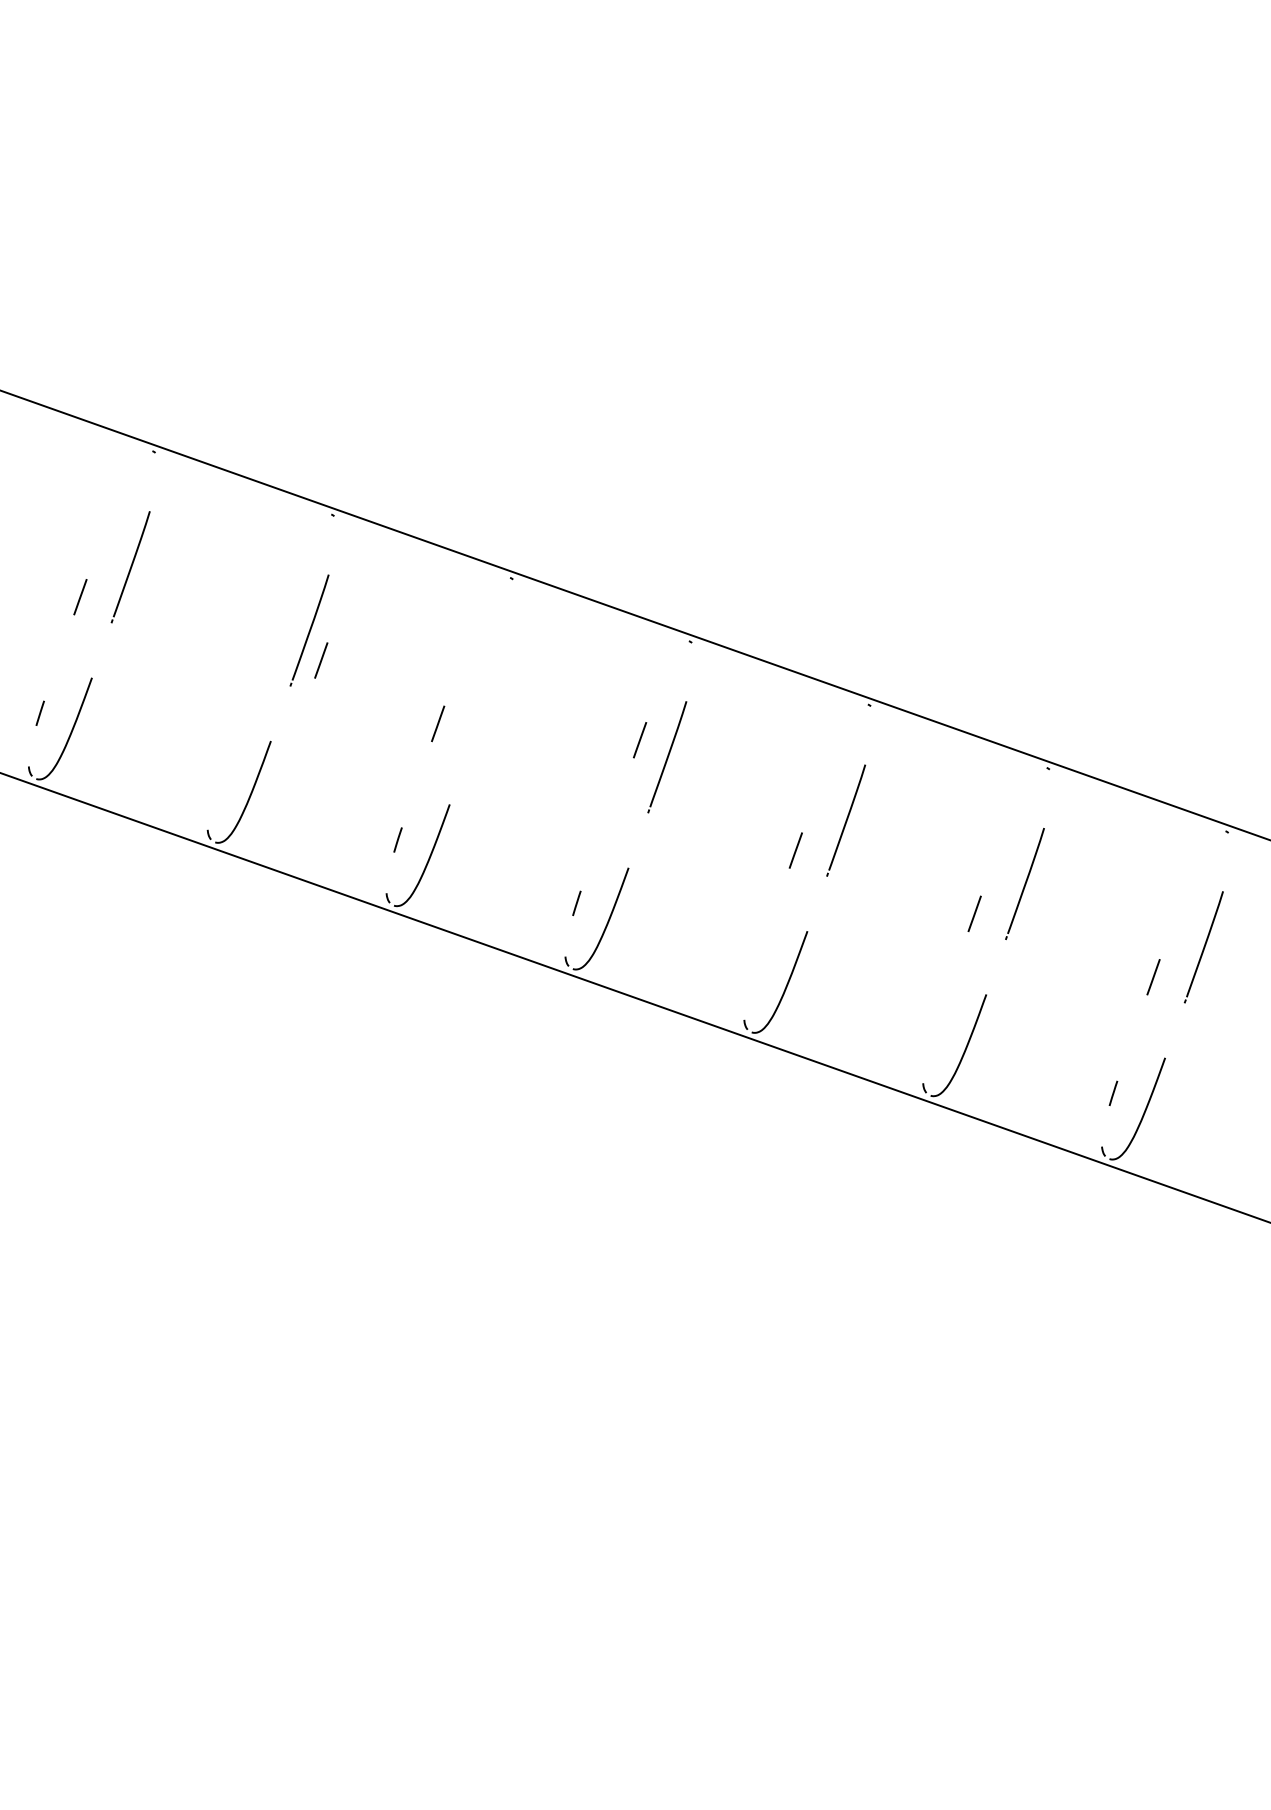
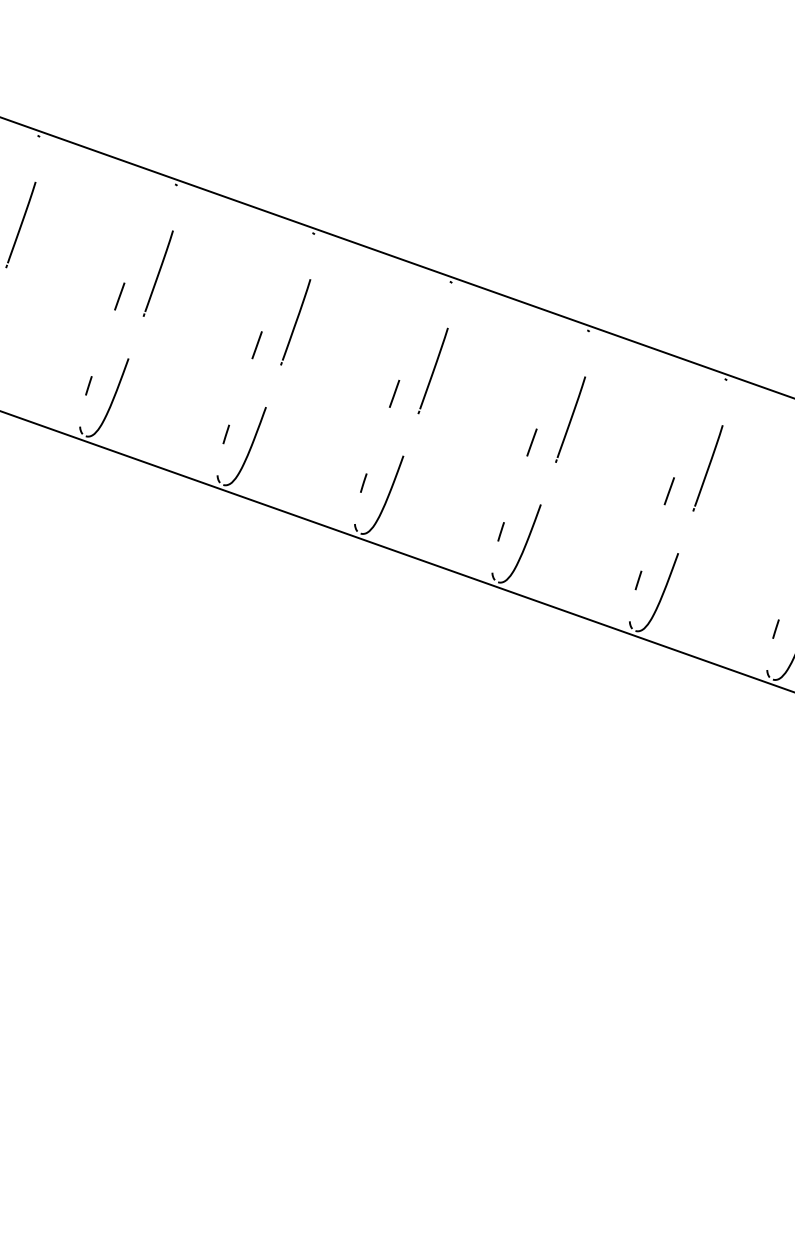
line: (321, 660) -> (257, 345), moved
line: (488, 693) -> (433, 370), added
line: (640, 740) -> (532, 442), moved
line: (218, 776) -> (225, 434), added
line: (755, 966) -> (638, 580), added
line: (934, 1029) -> (775, 628), added

